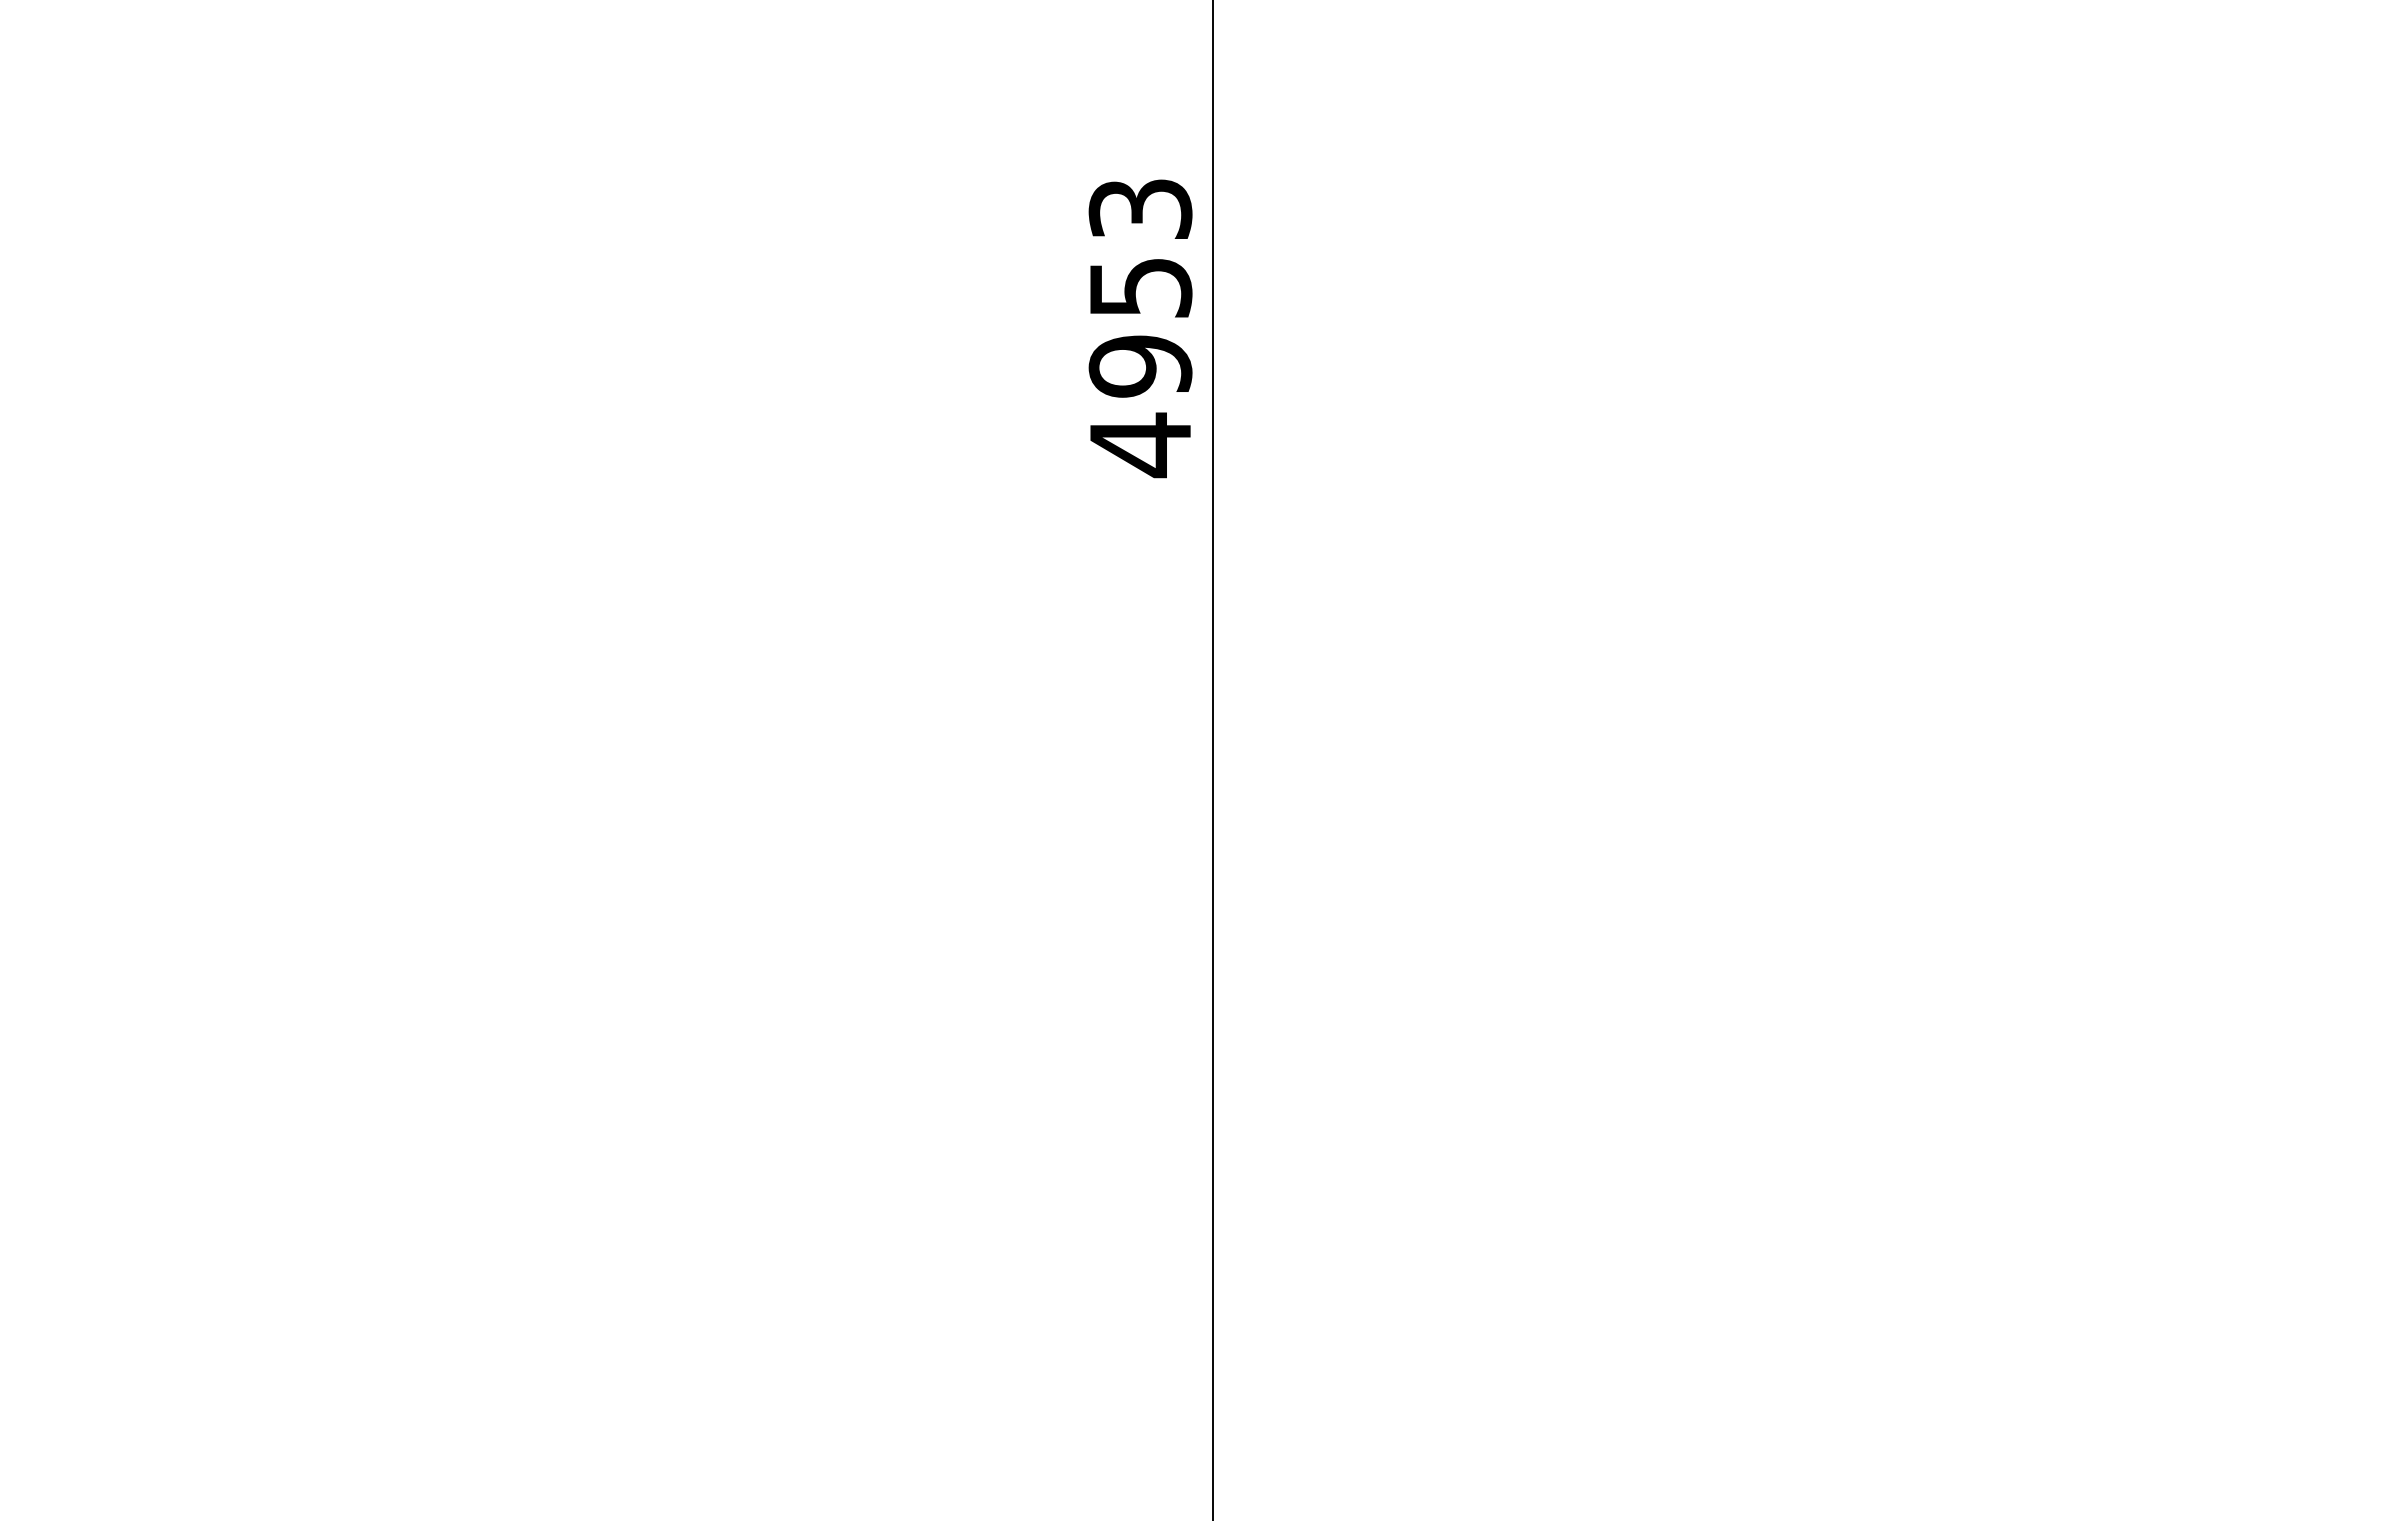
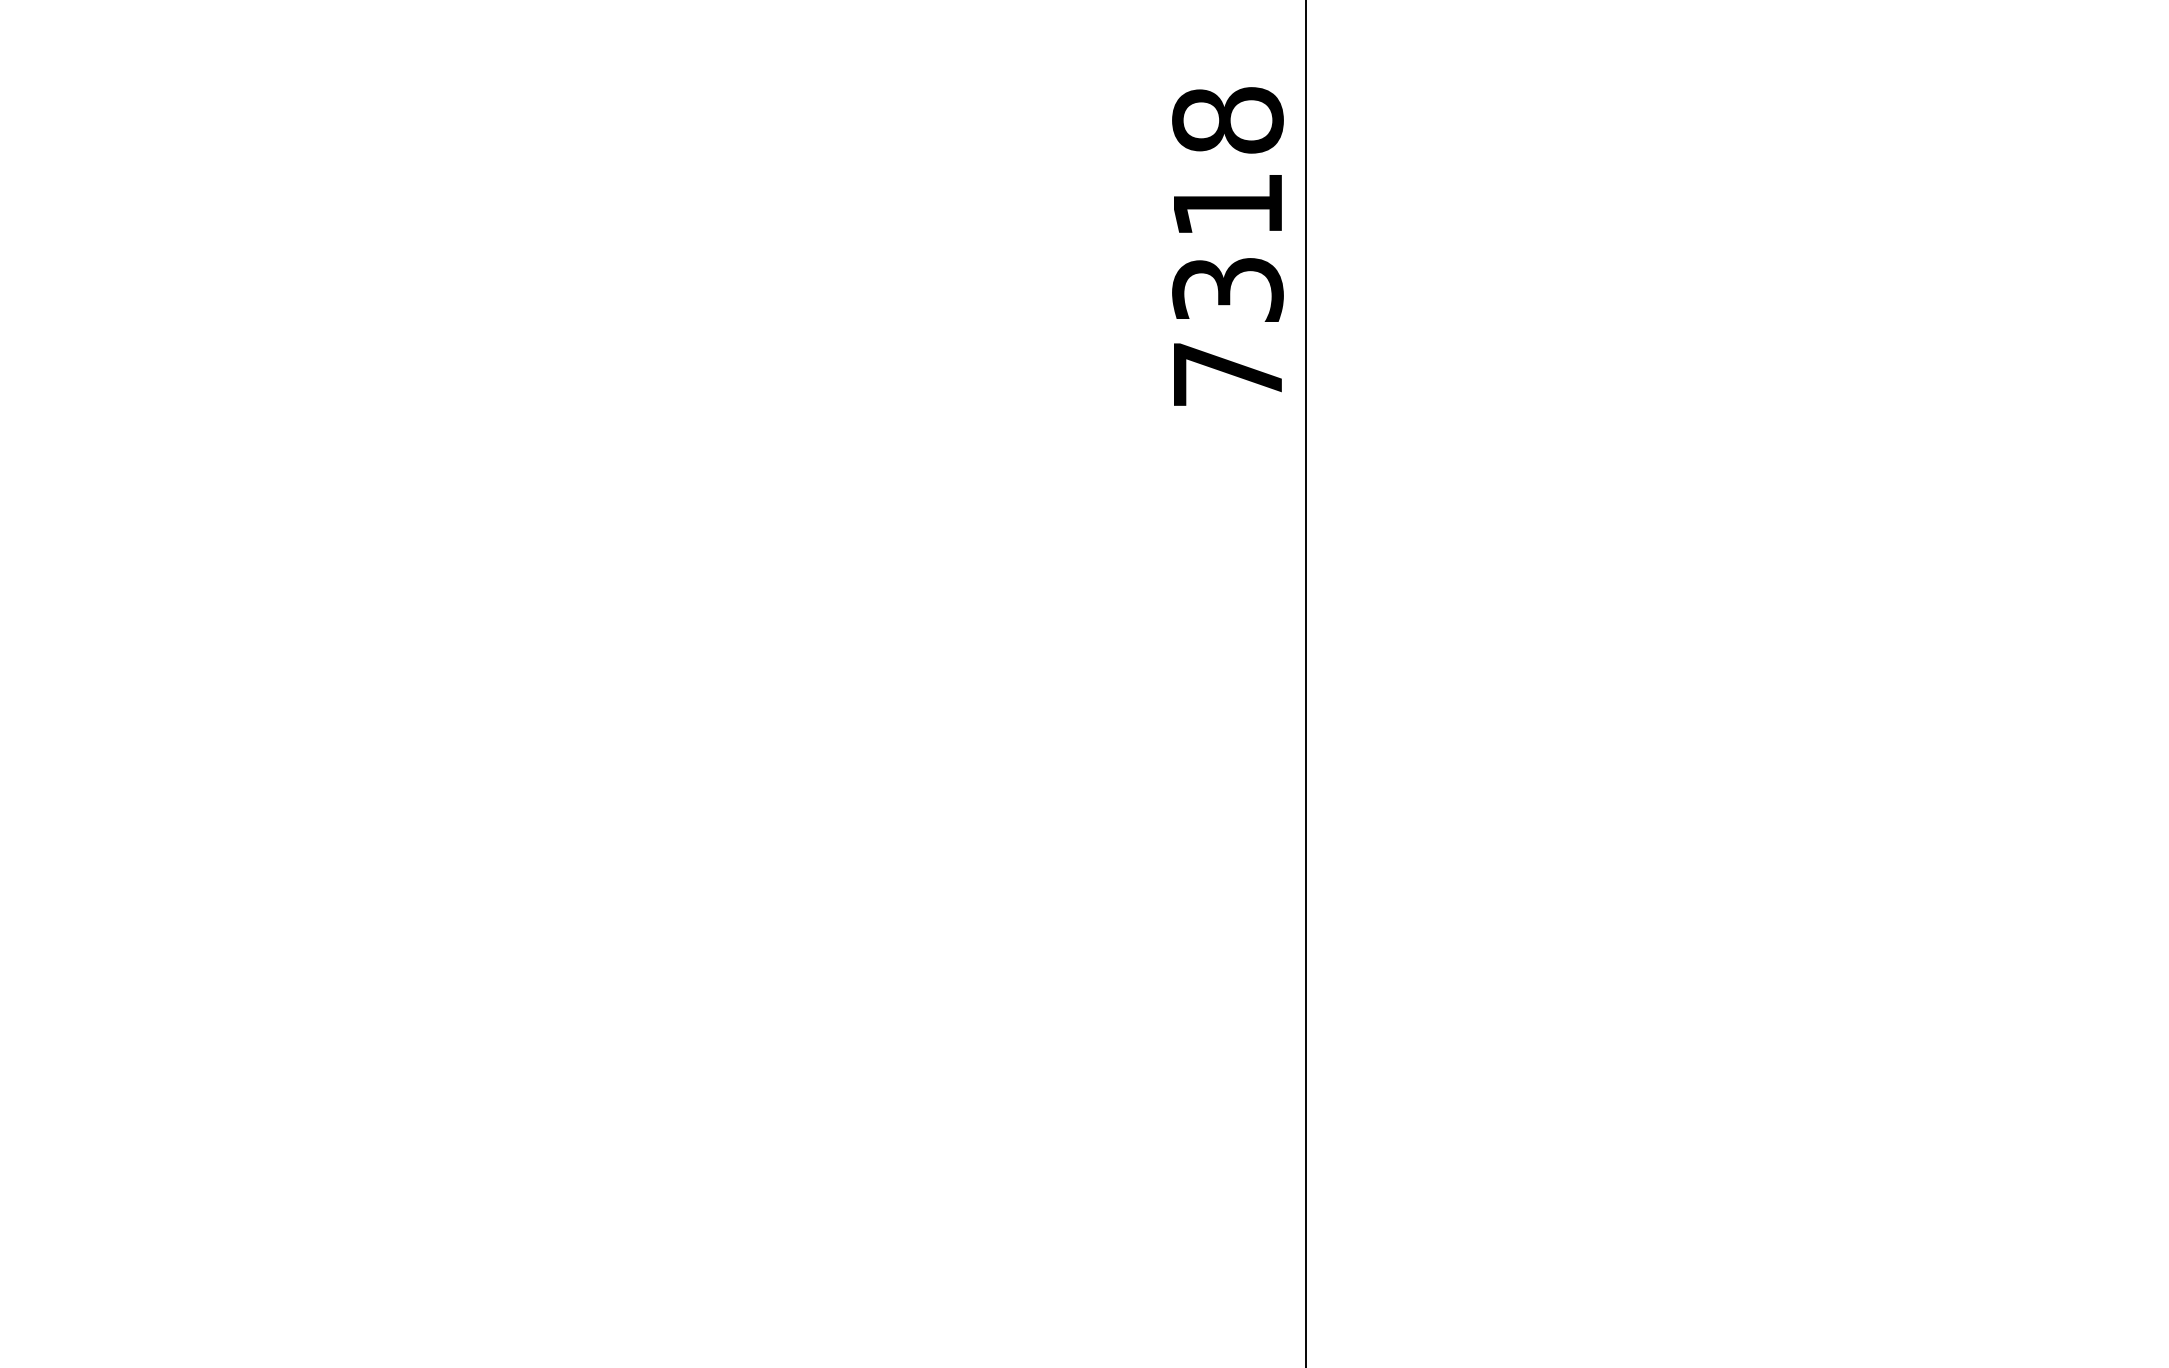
text: (1140, 328) -> (1227, 249), 4953 -> 7318

